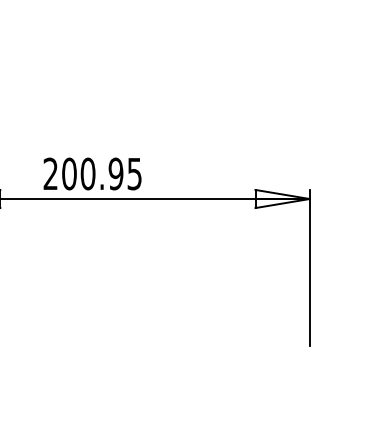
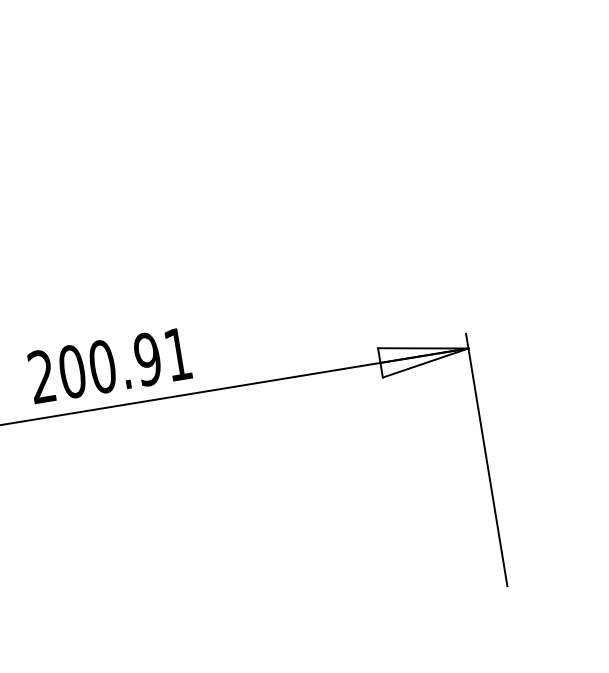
text: (134, 174) -> (177, 355), 200.95 -> 200.91

